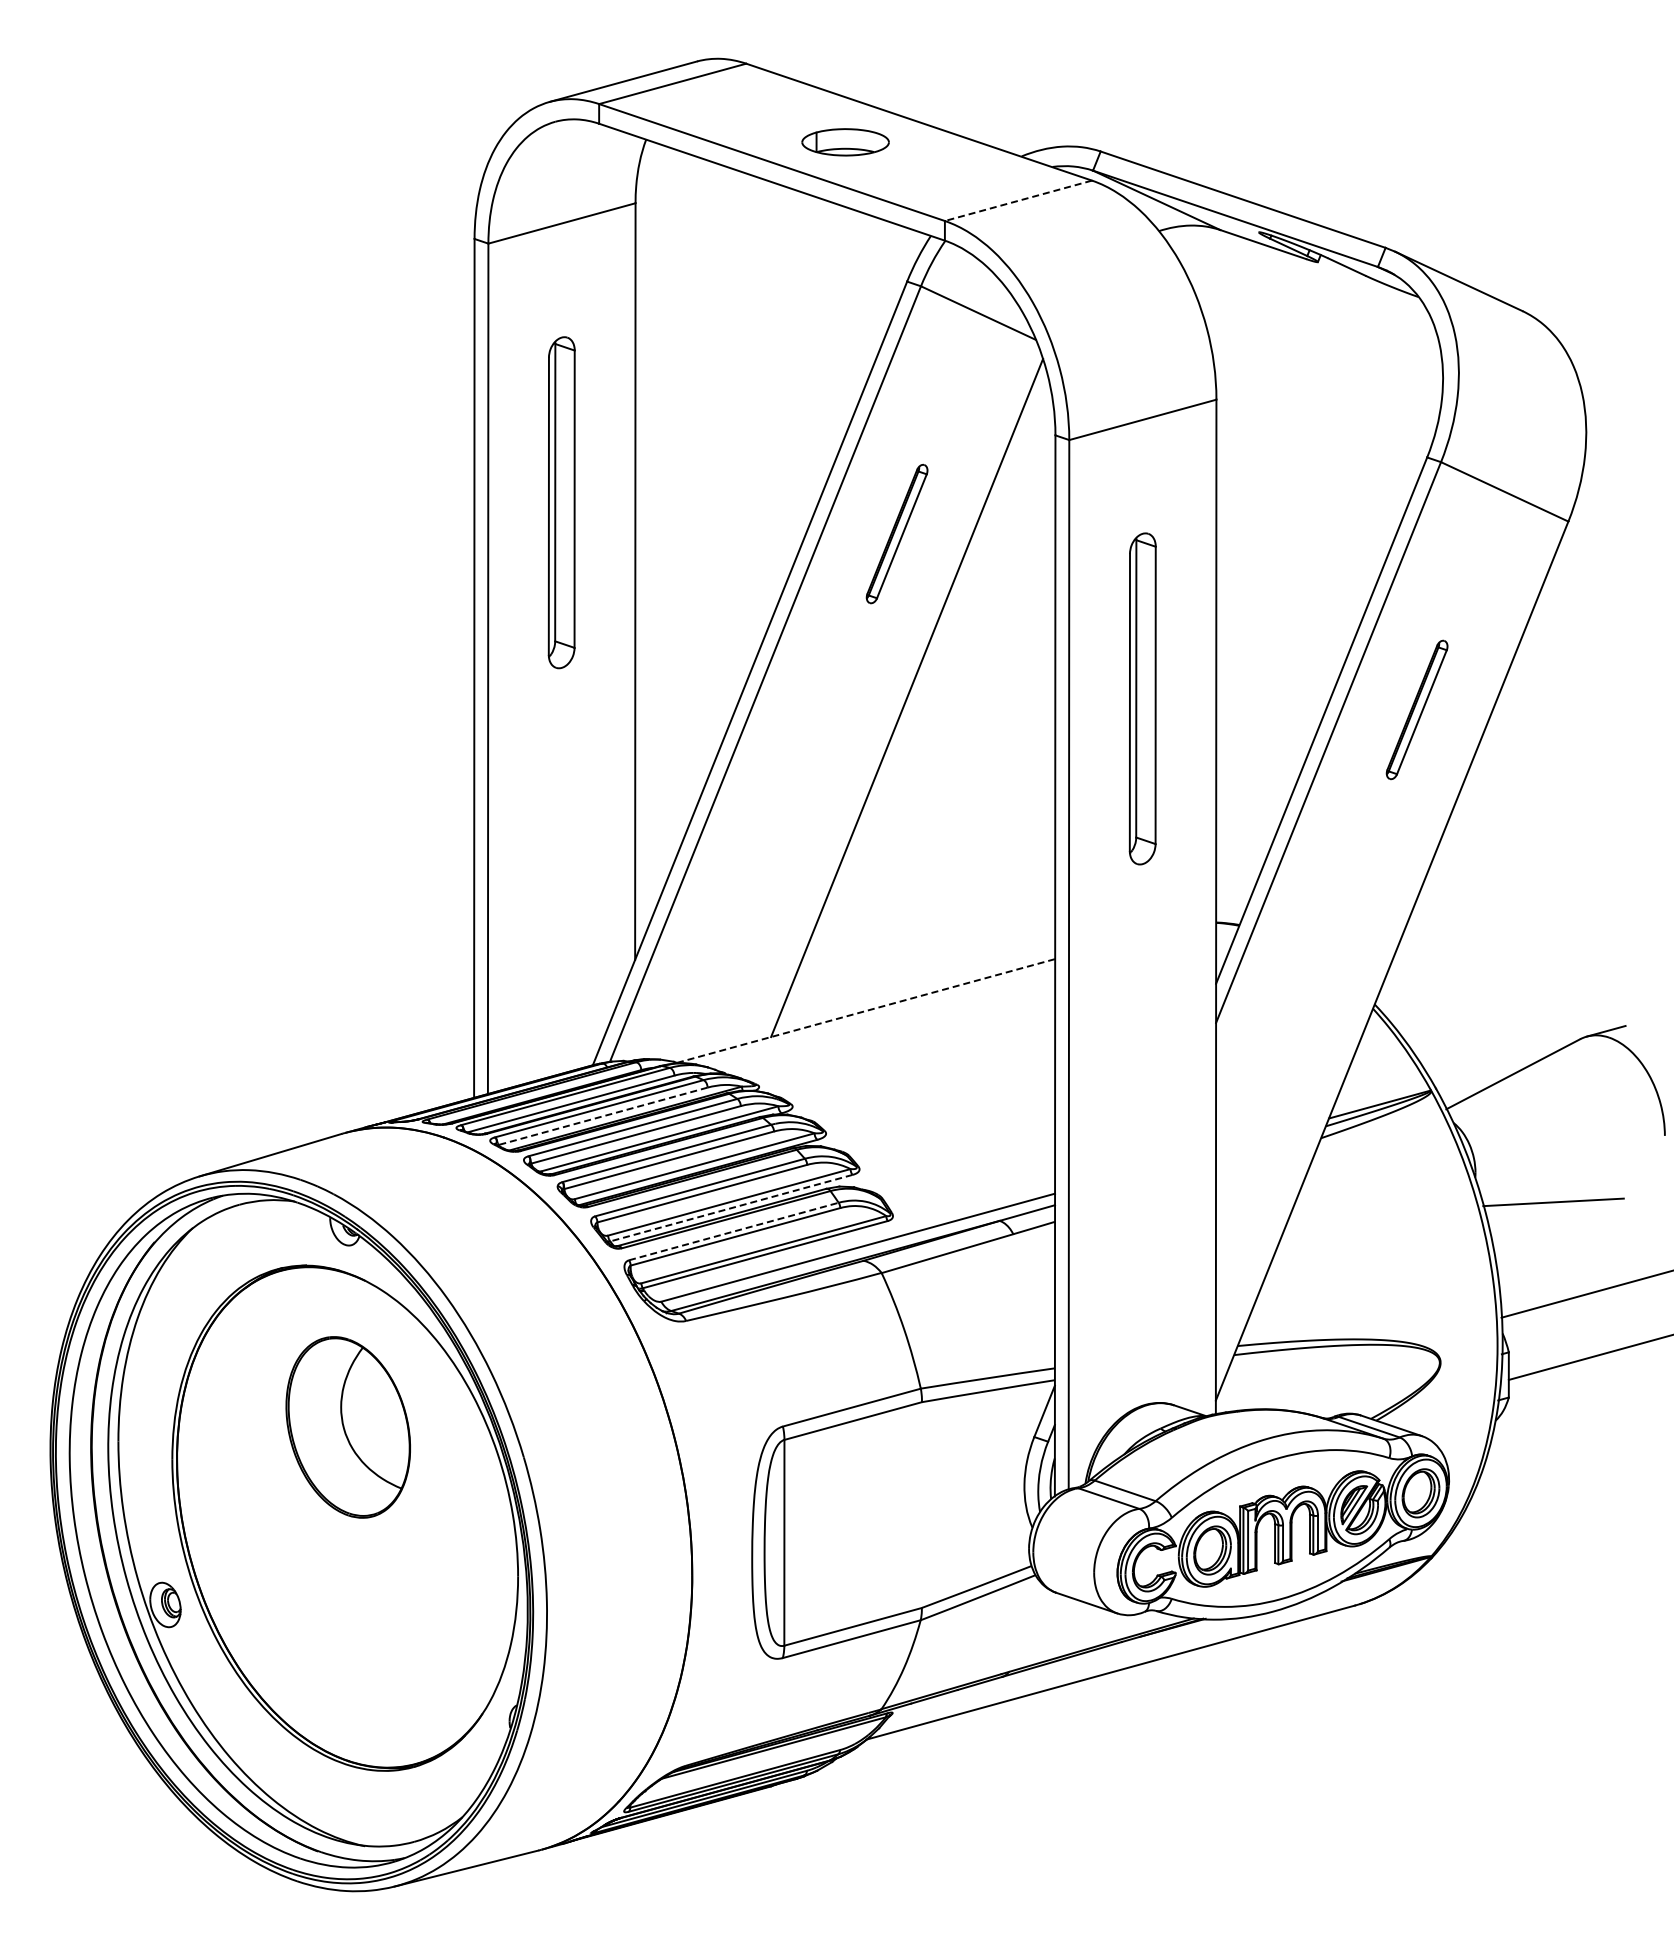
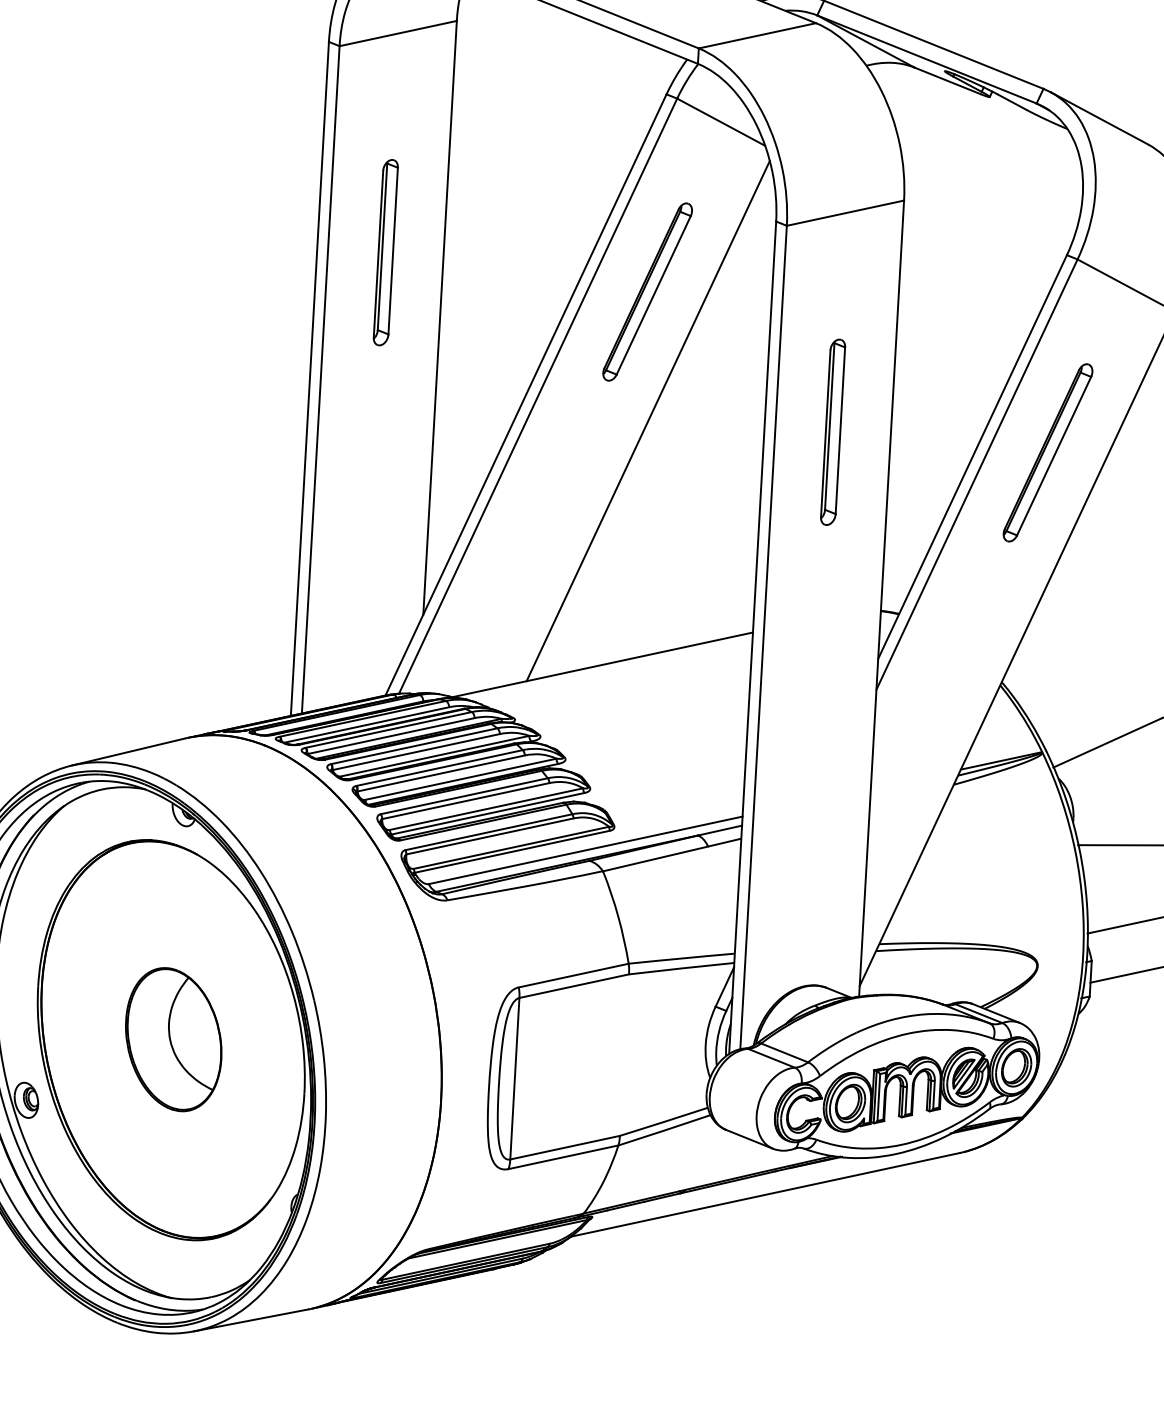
line: (1018, 200) -> (757, 35), dashed -> solid
part: (561, 502) -> (385, 252), size x0.71
part: (896, 533) -> (647, 291), size x1.67
part: (1142, 699) -> (832, 432), size x0.71
part: (1416, 709) -> (1047, 452), size x1.67
line: (866, 1010) -> (602, 664), dashed -> solid
line: (602, 1116) -> (390, 736), dashed -> solid
line: (731, 1208) -> (488, 814), dashed -> solid
line: (733, 1231) -> (488, 832), dashed -> solid
part: (347, 1427) -> (173, 1039), moved

